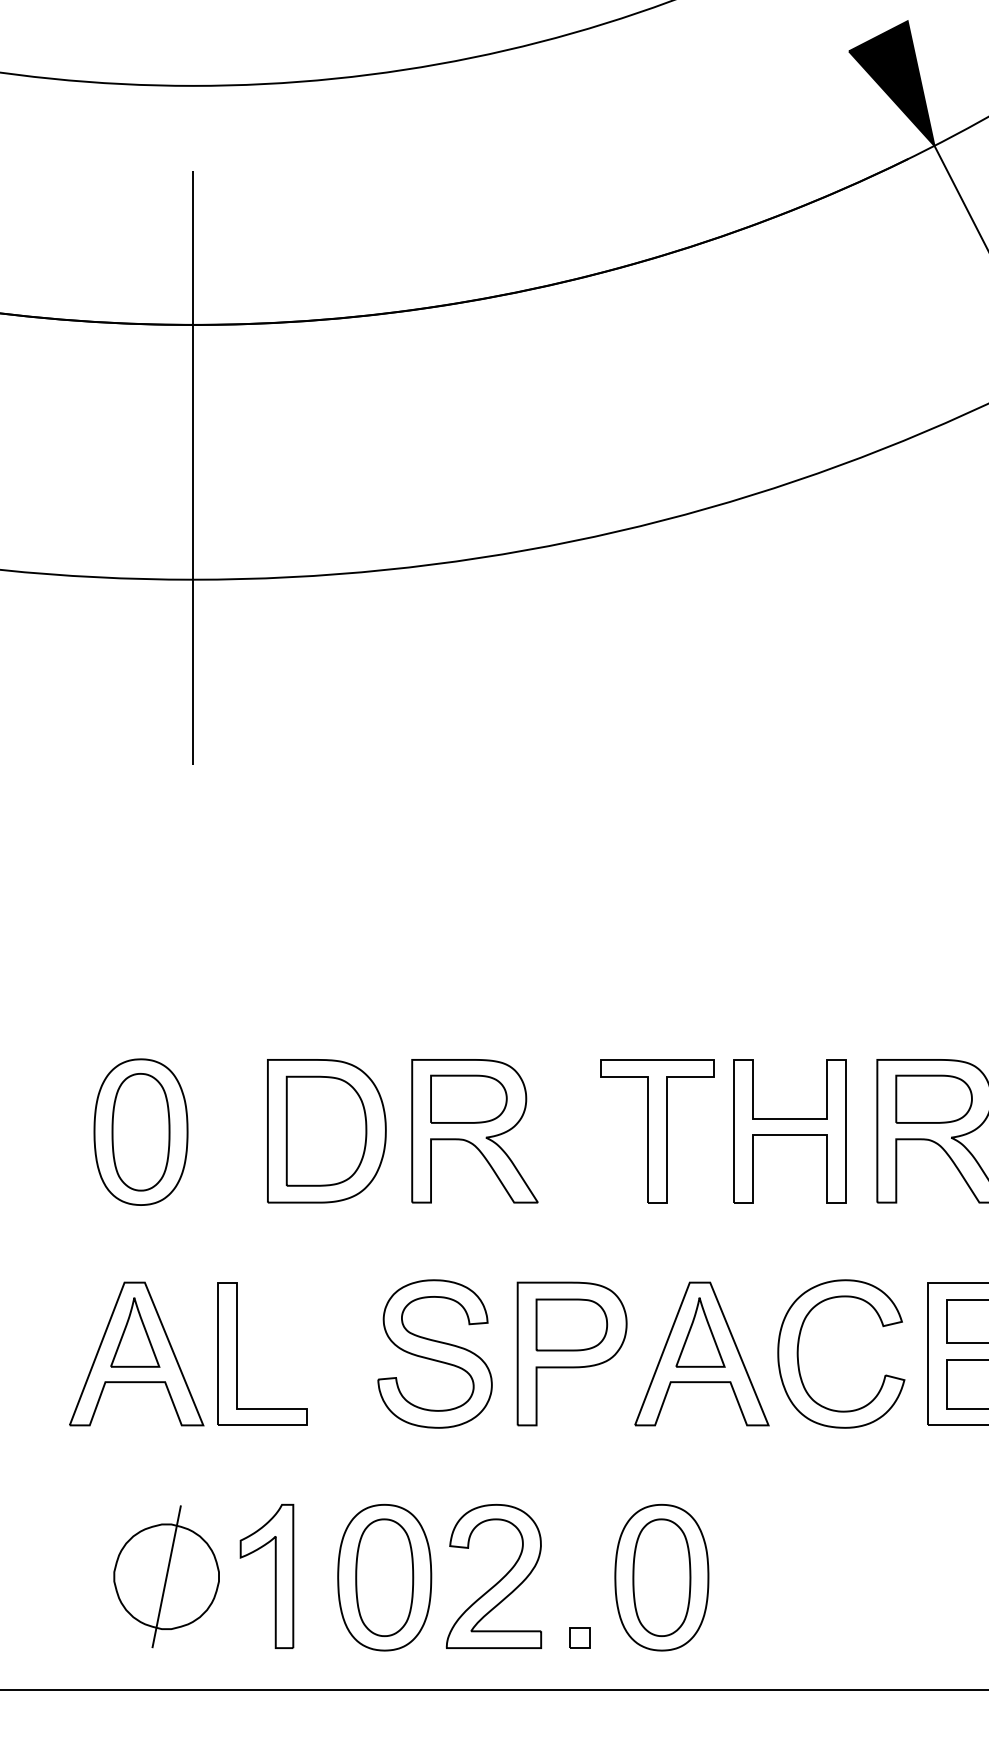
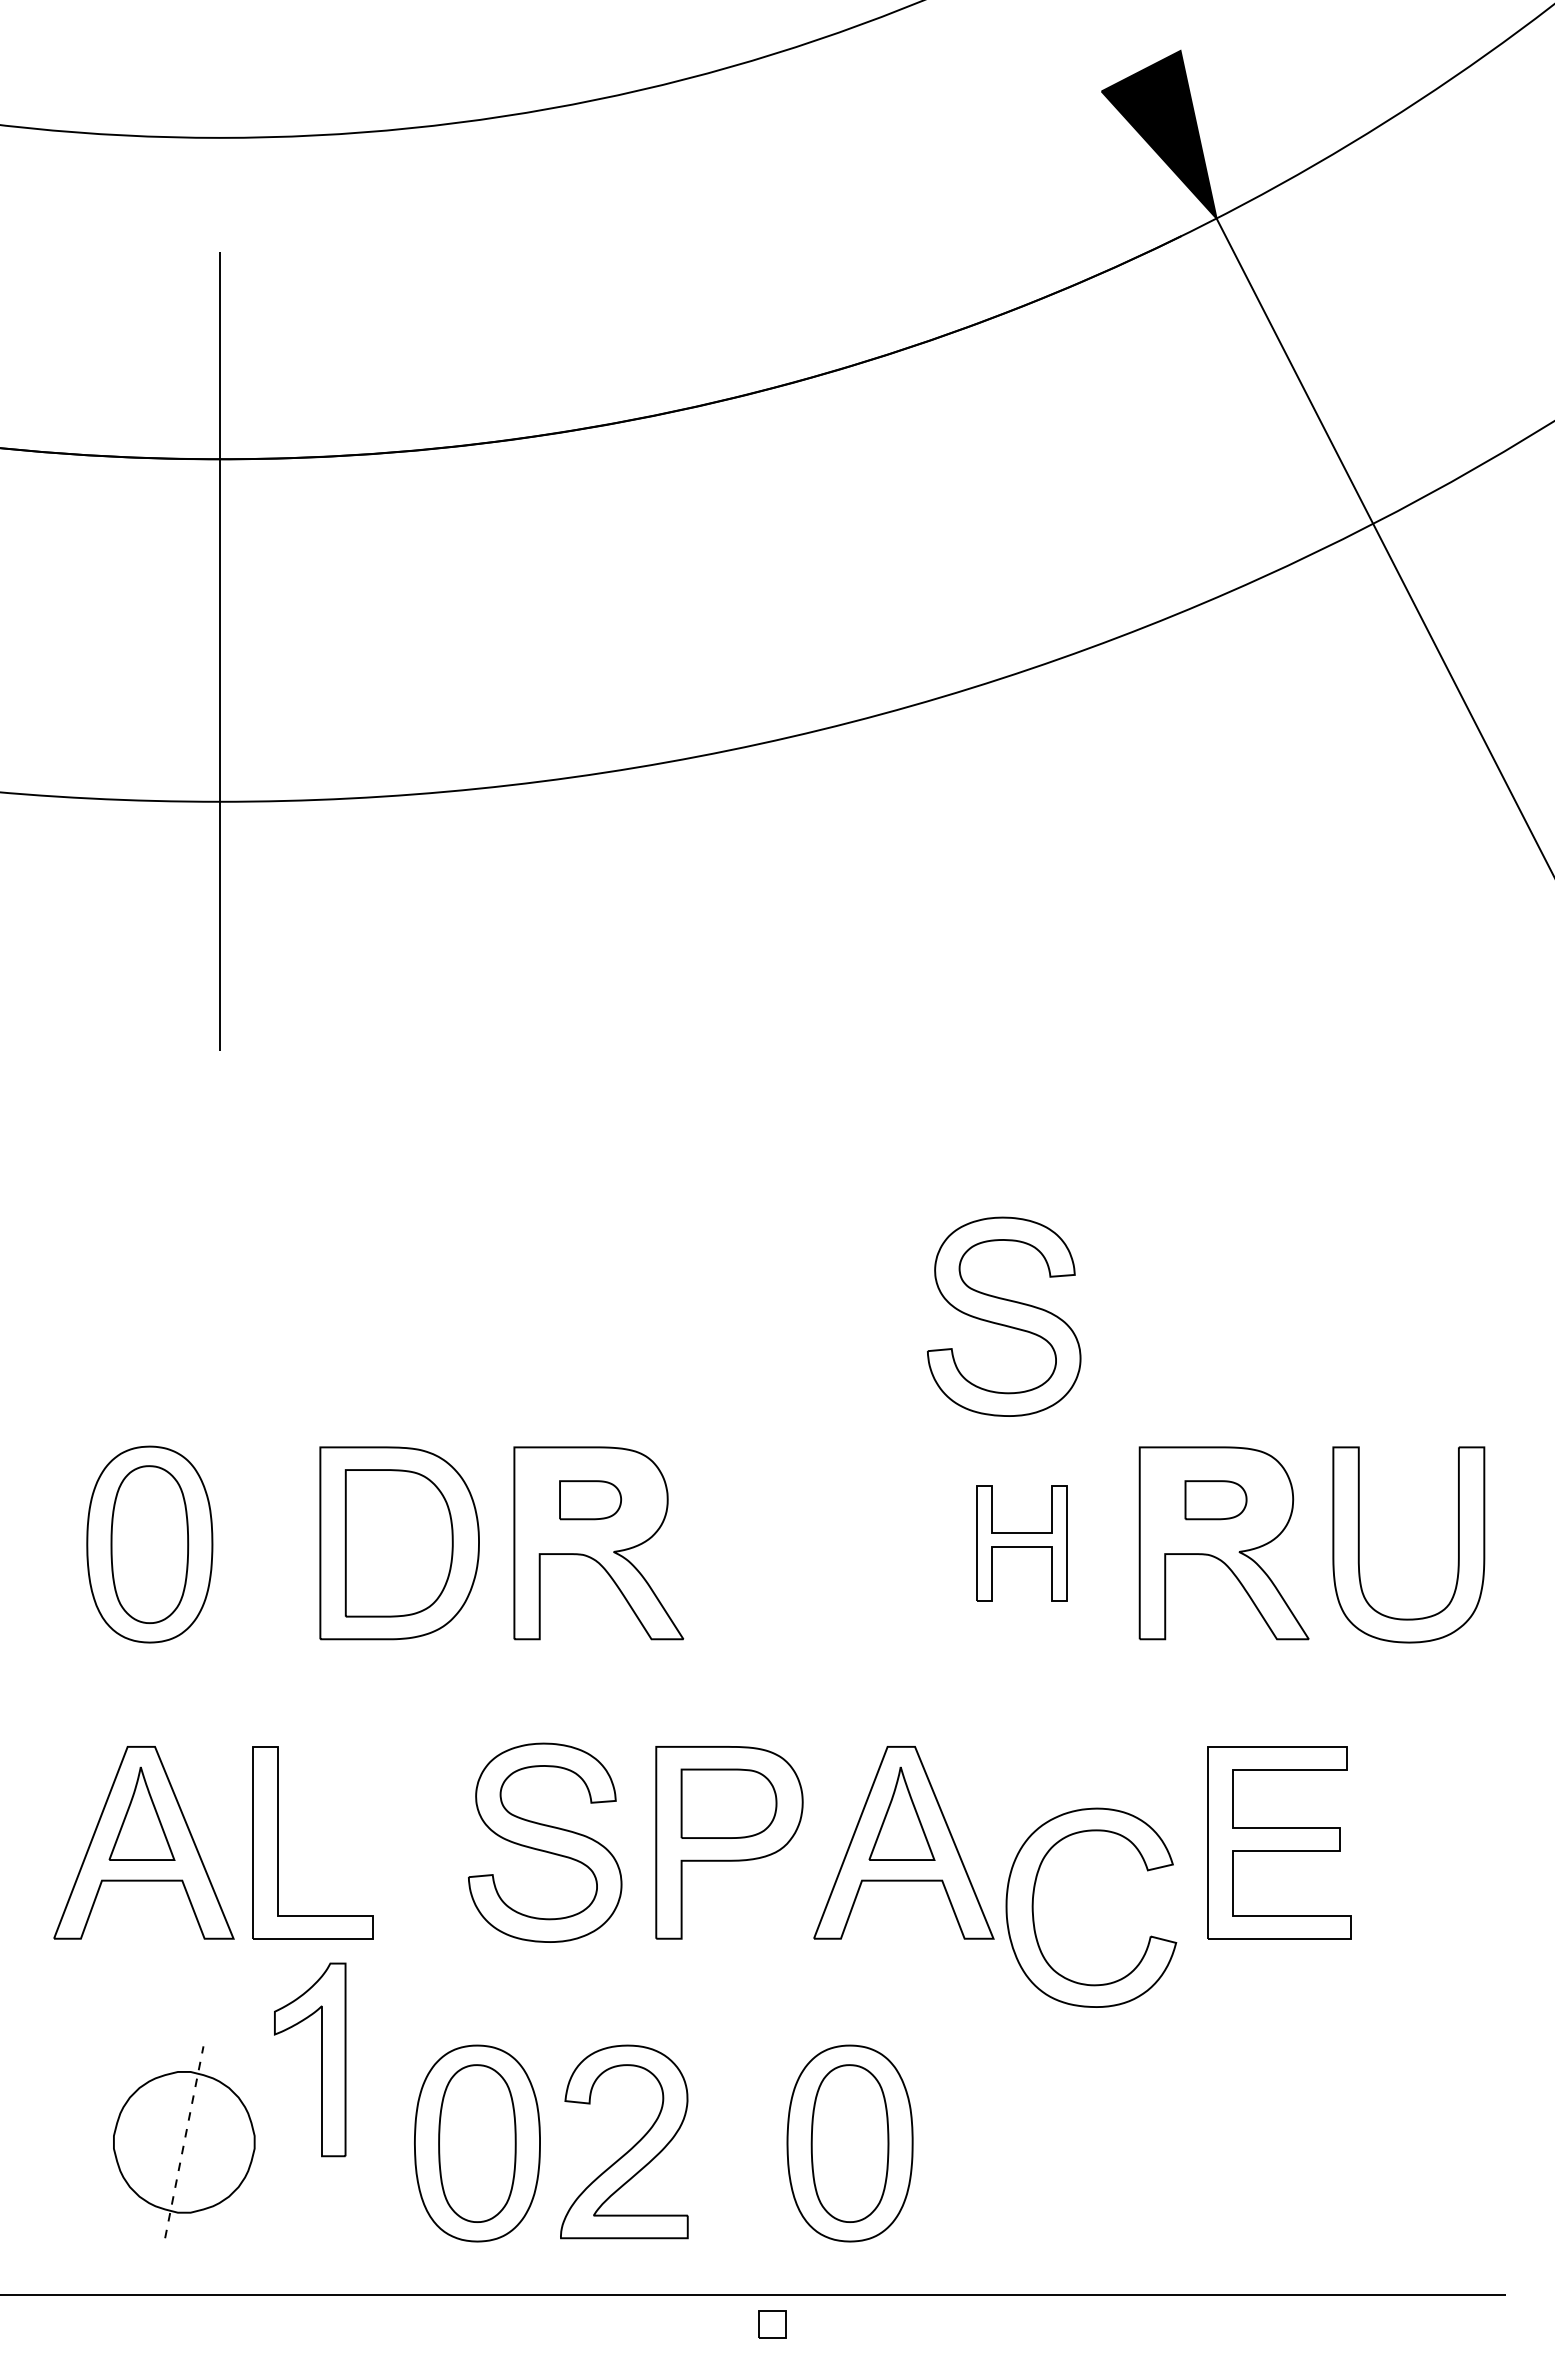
part: (776, 962) -> (1004, 1316), added
part: (468, 1098) -> (590, 1499), size x0.6
part: (933, 1098) -> (1215, 1499), size x0.6
part: (656, 1130) -> (843, 1542), removed
part: (789, 1130) -> (1021, 1542), size x0.6
part: (799, 1361) -> (1034, 1917), moved
line: (166, 1576) -> (184, 2142), solid -> dashed
part: (275, 1576) -> (321, 2059), moved
part: (579, 1637) -> (772, 2324), moved

